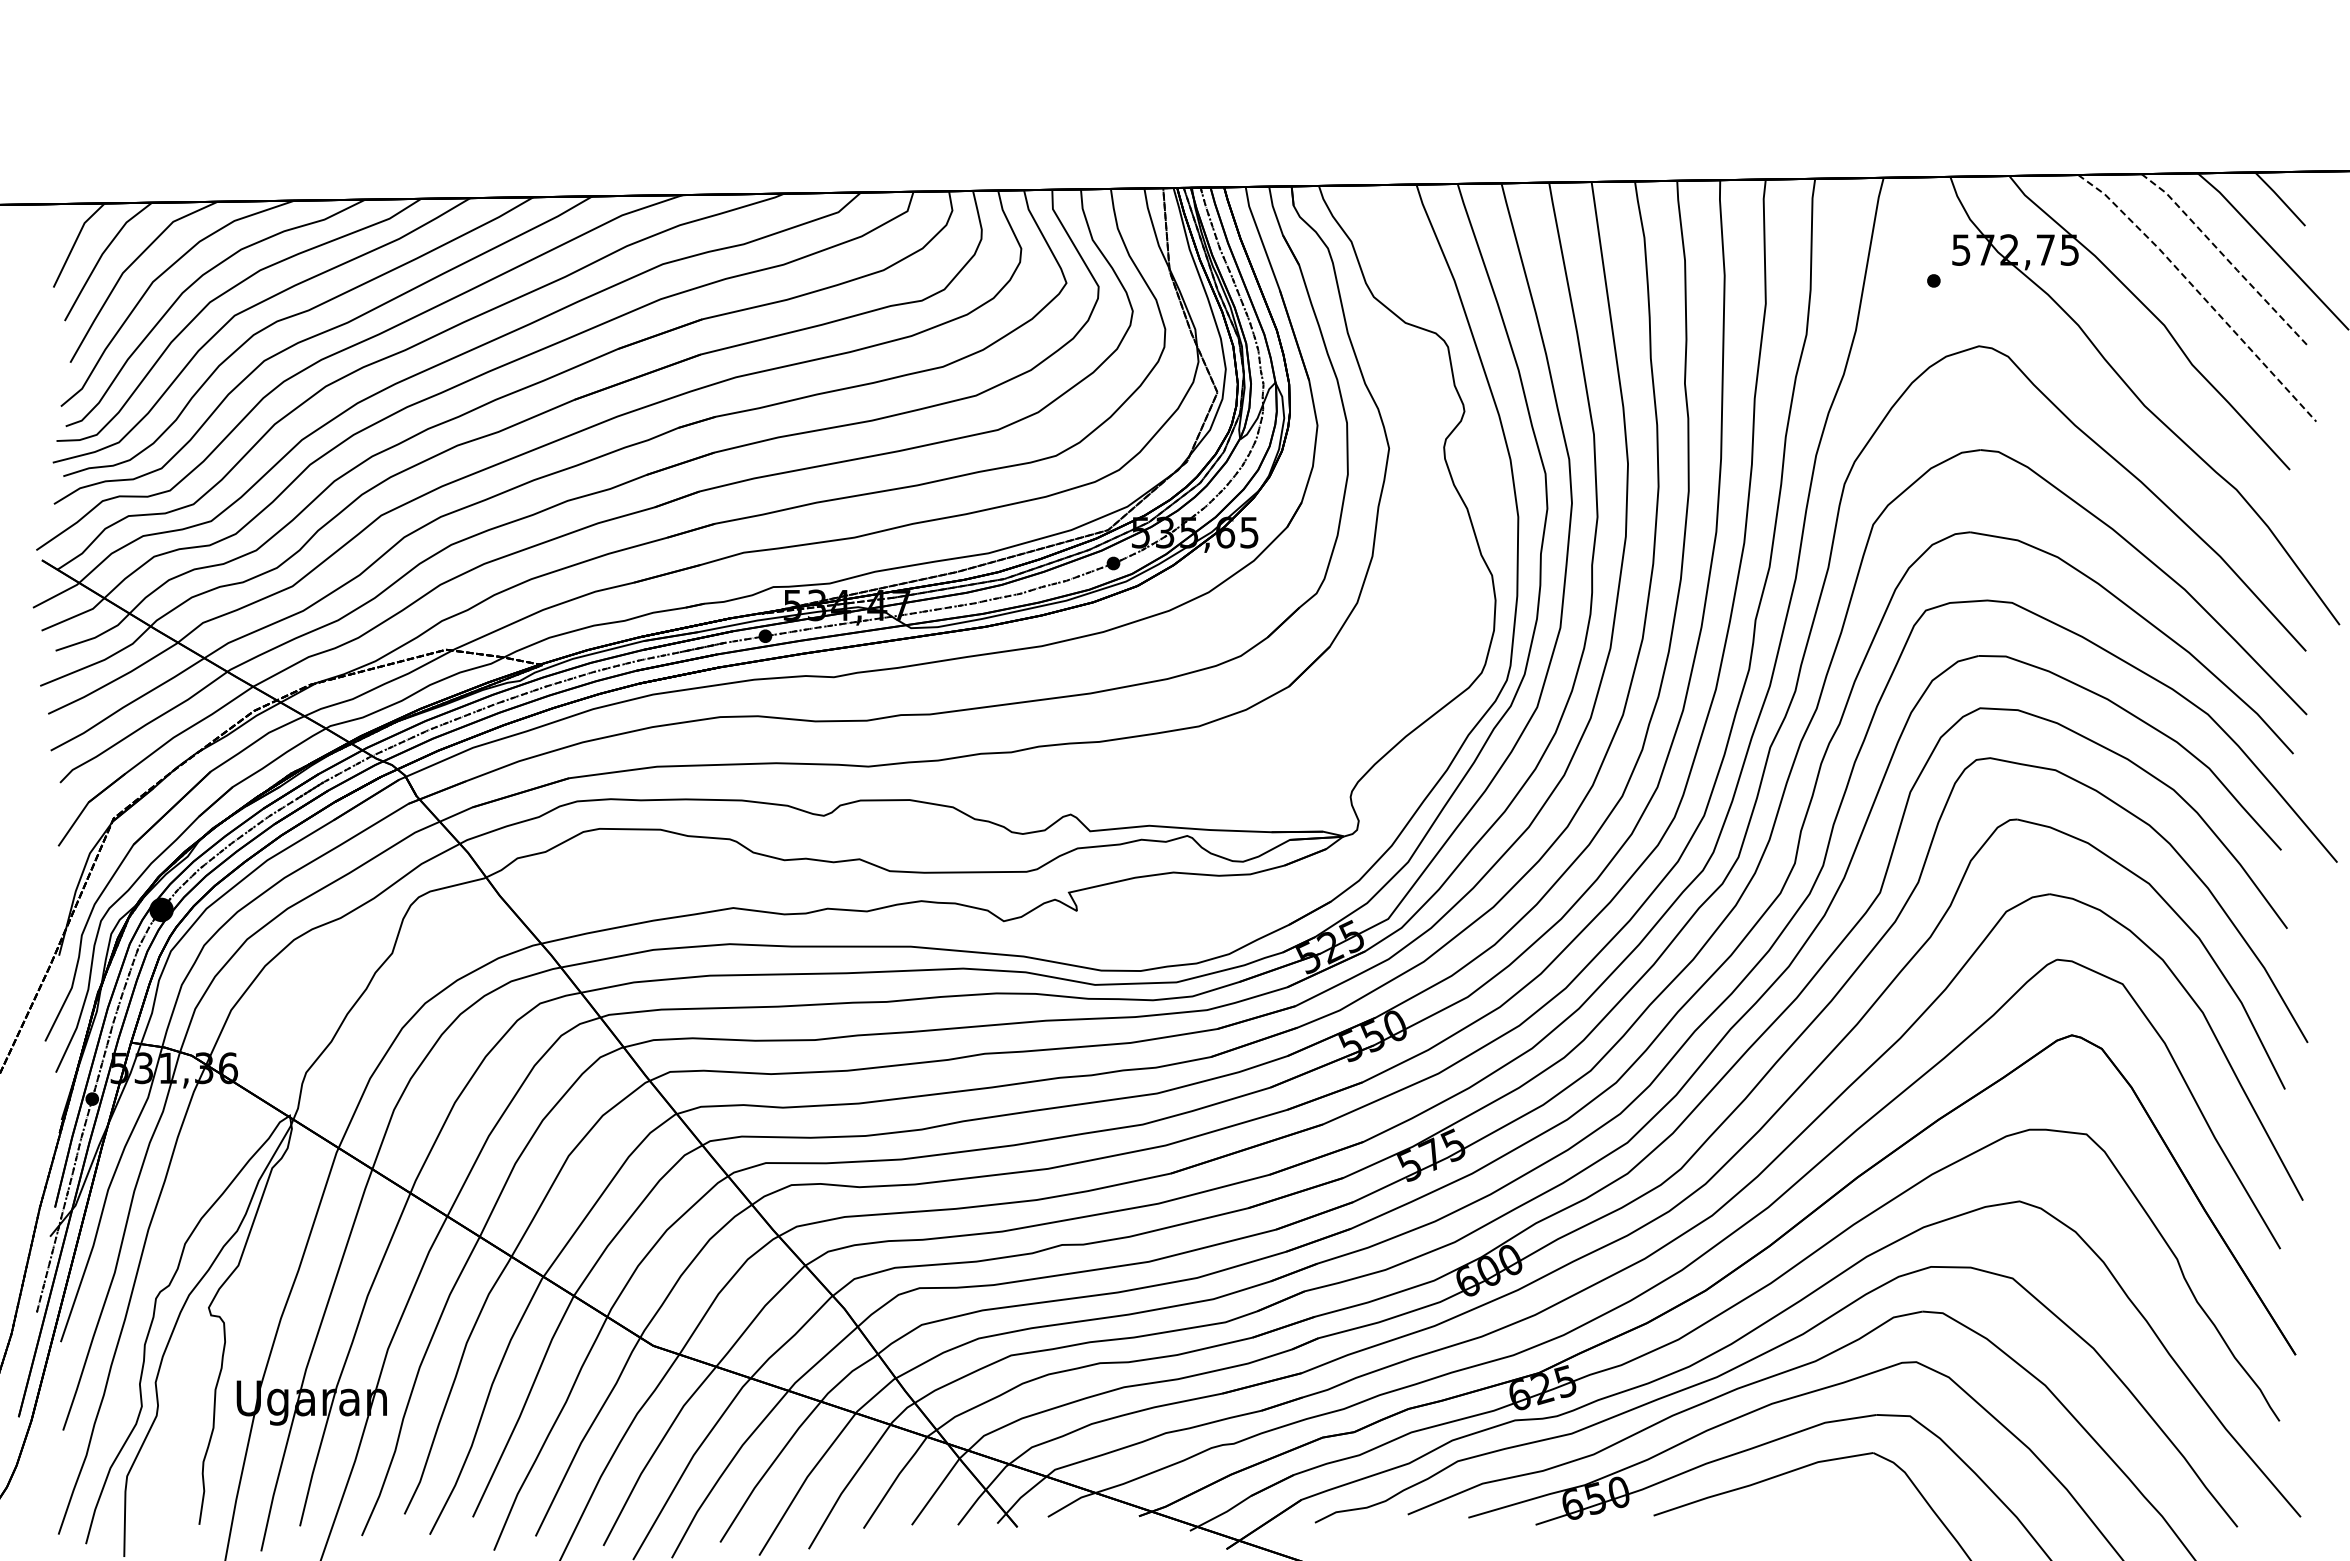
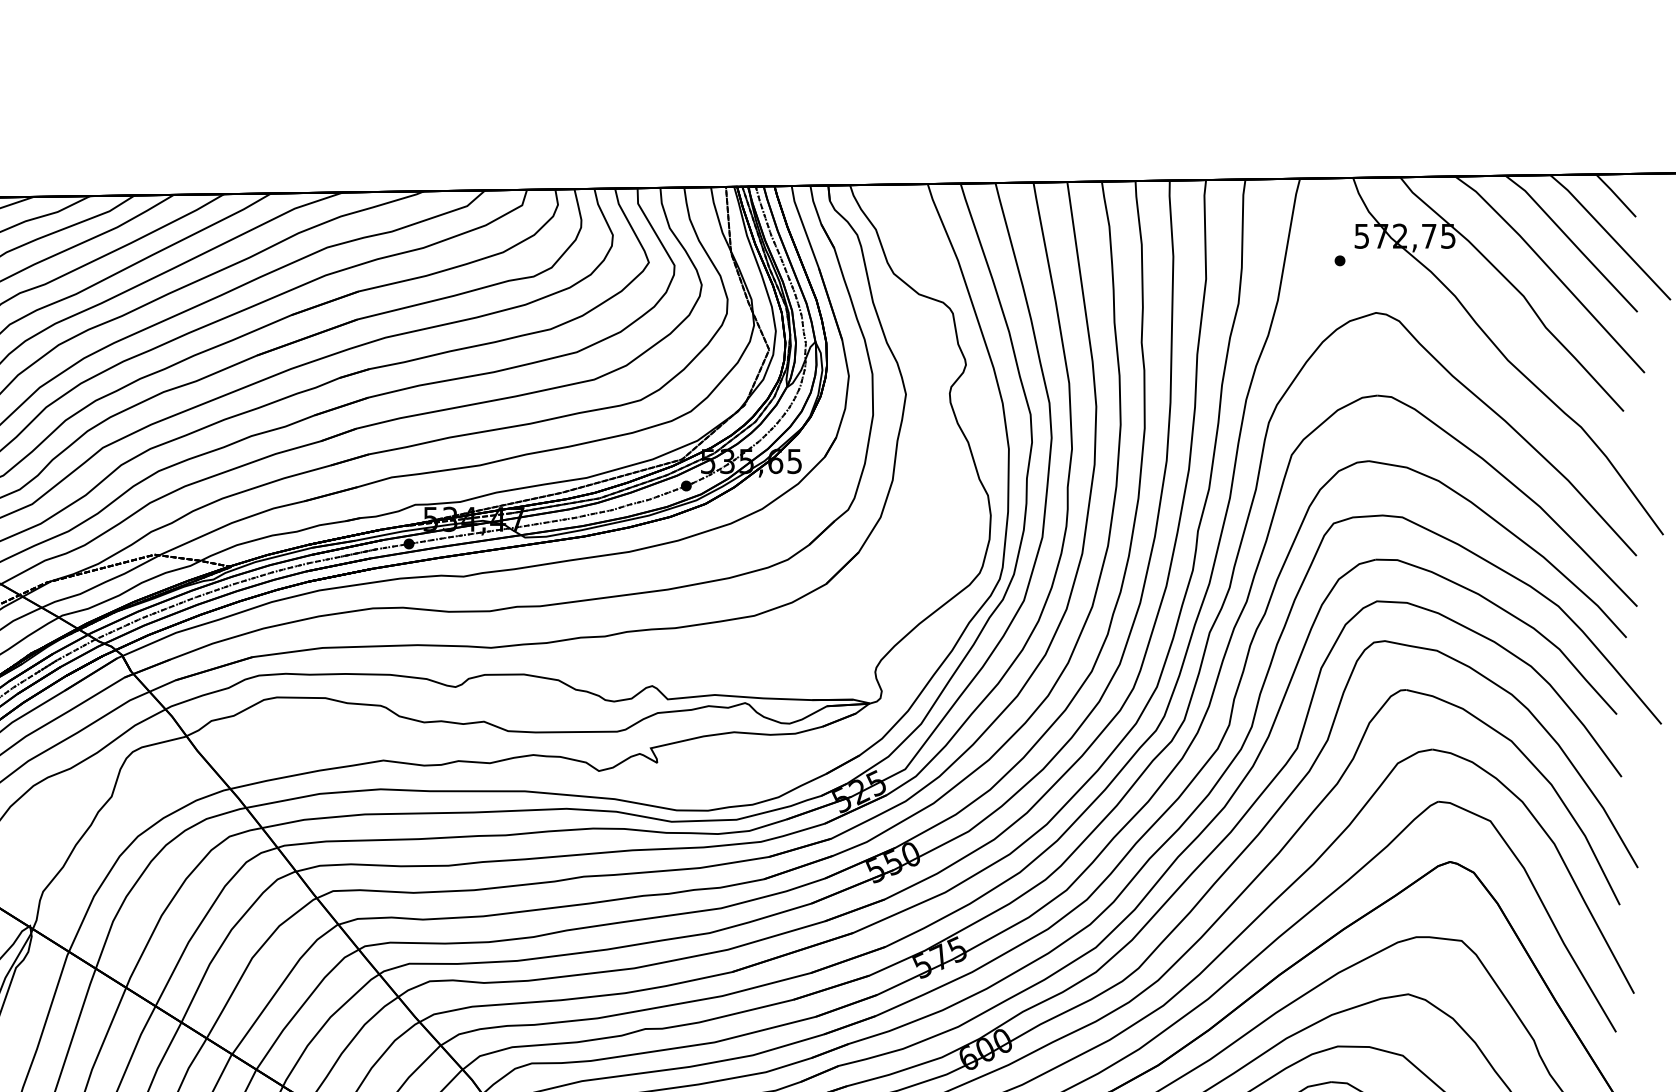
line: (2226, 258) -> (1573, 242), dashed -> solid
line: (2199, 293) -> (1551, 270), dashed -> solid

